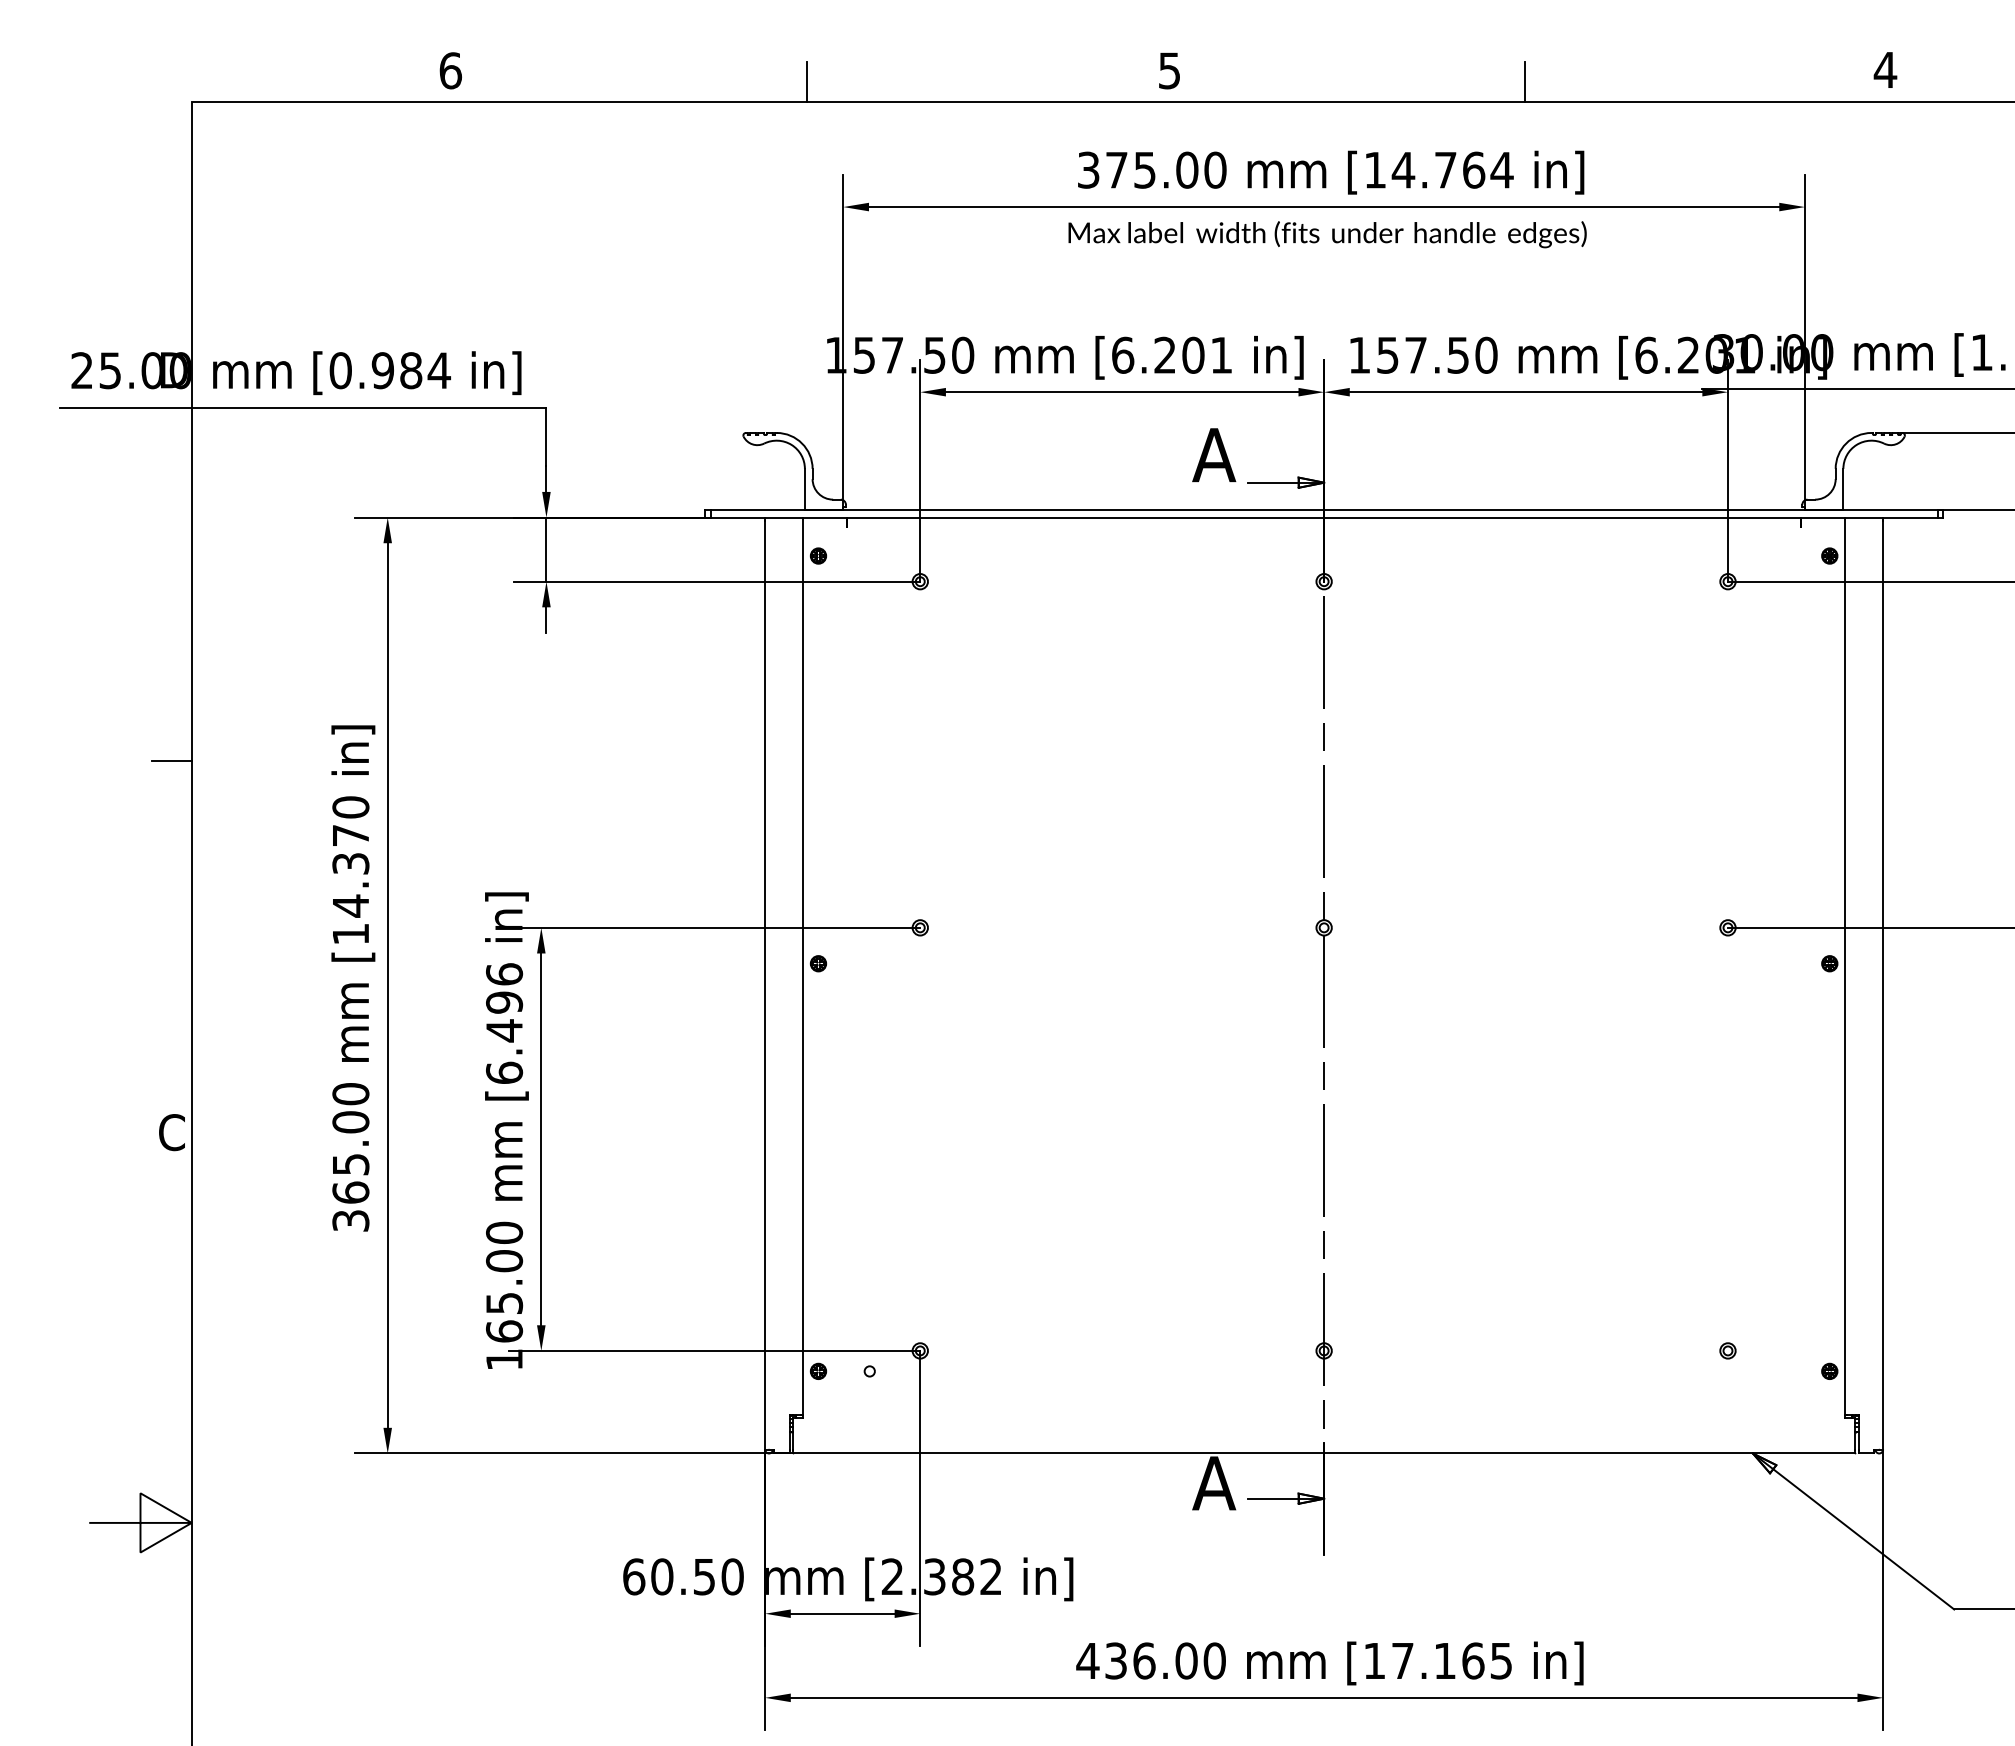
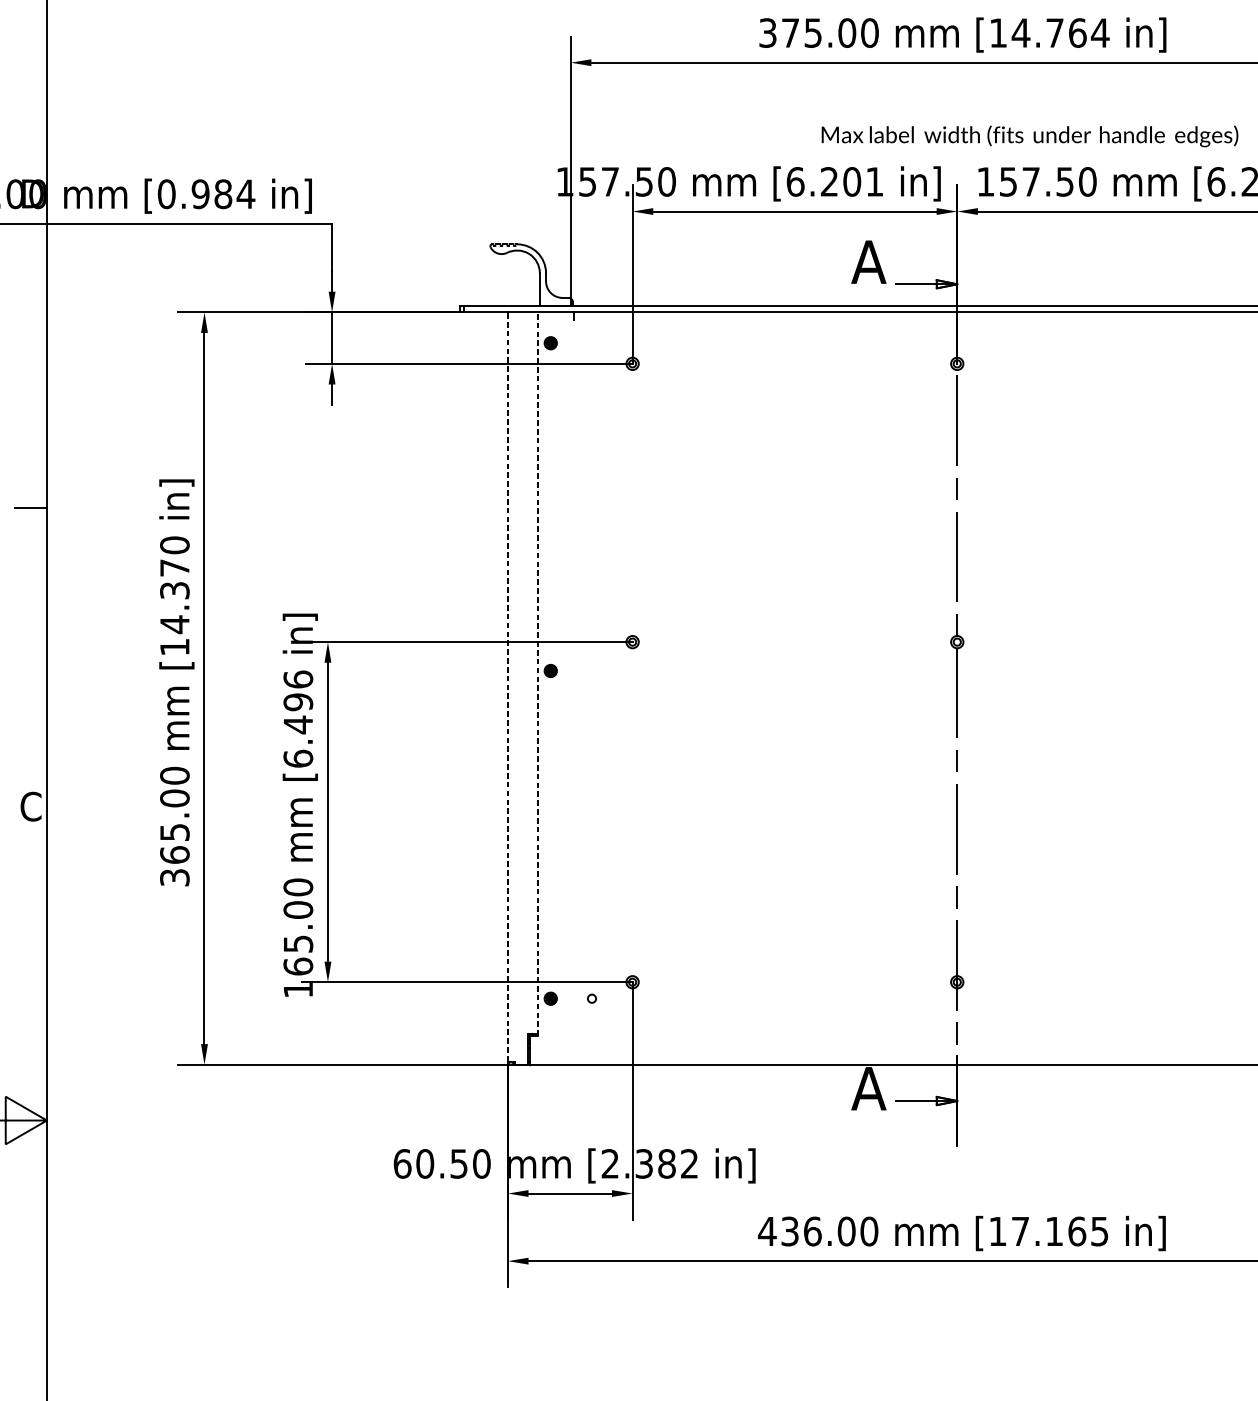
text: (1327, 234) -> (1029, 136), moved
line: (803, 967) -> (538, 674), solid -> dashed
line: (765, 985) -> (508, 688), solid -> dashed

